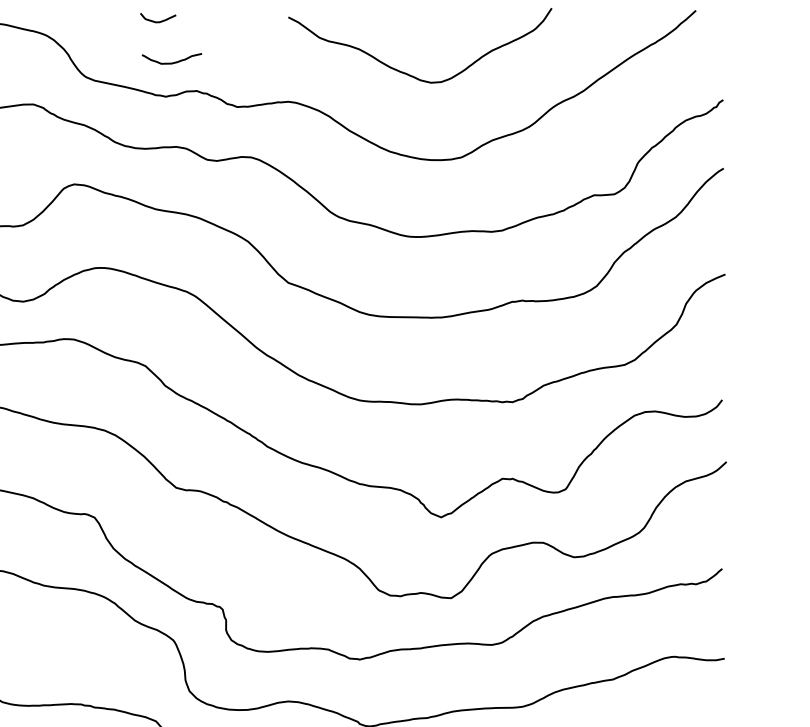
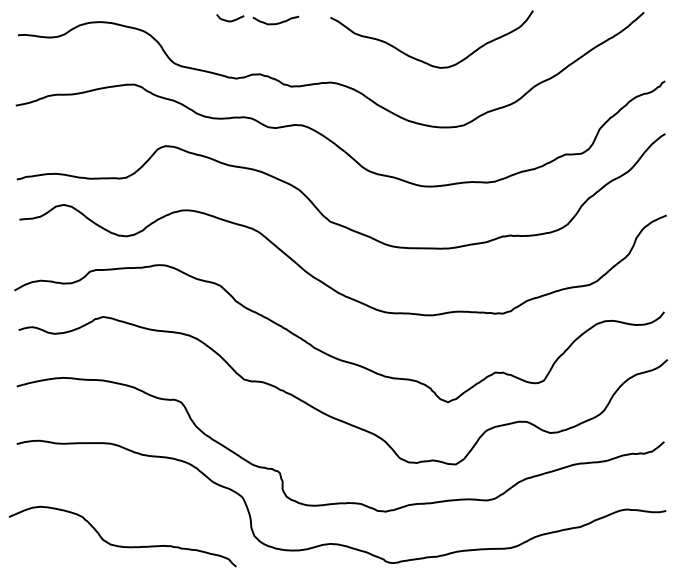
curve: (173, 61) -> (277, 22), moved

